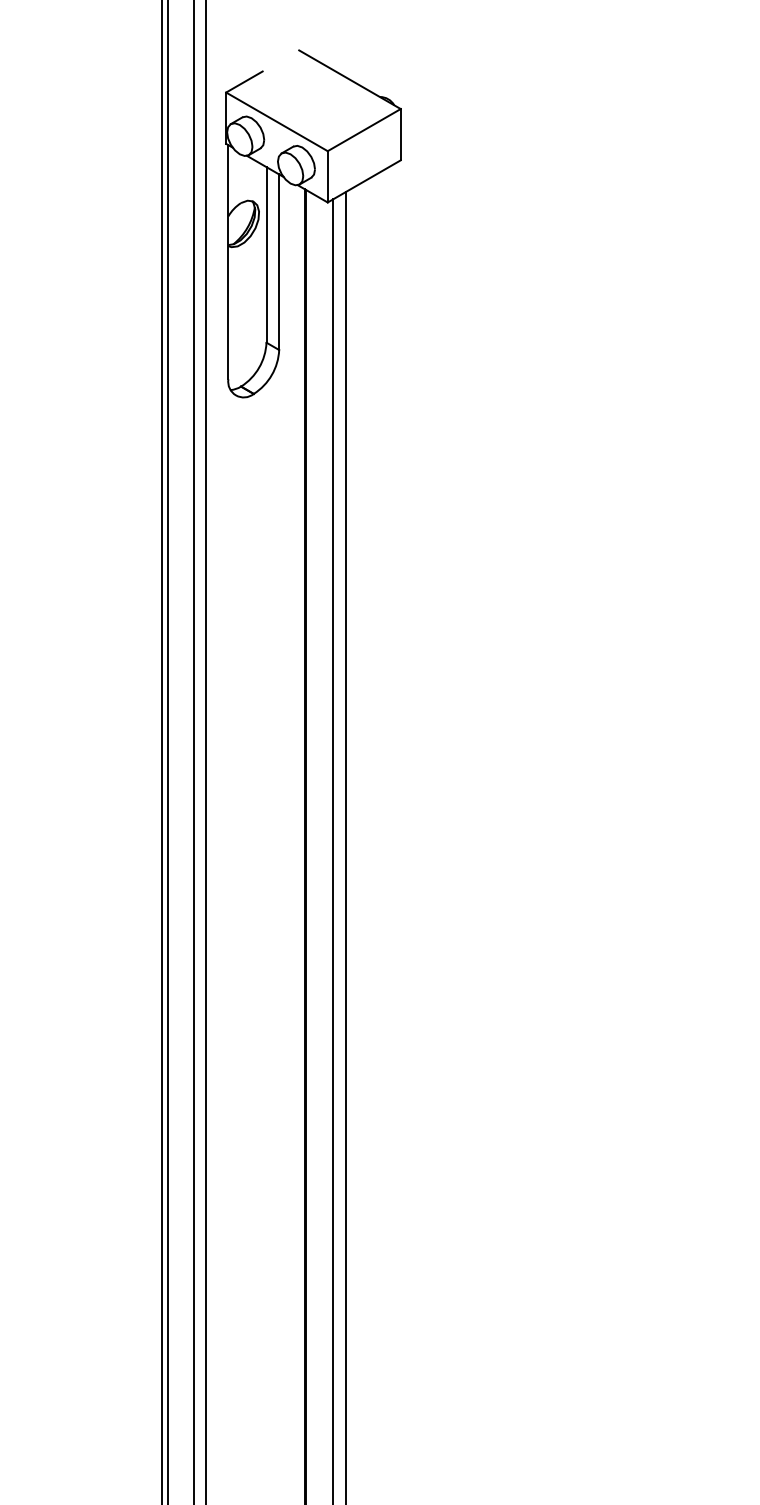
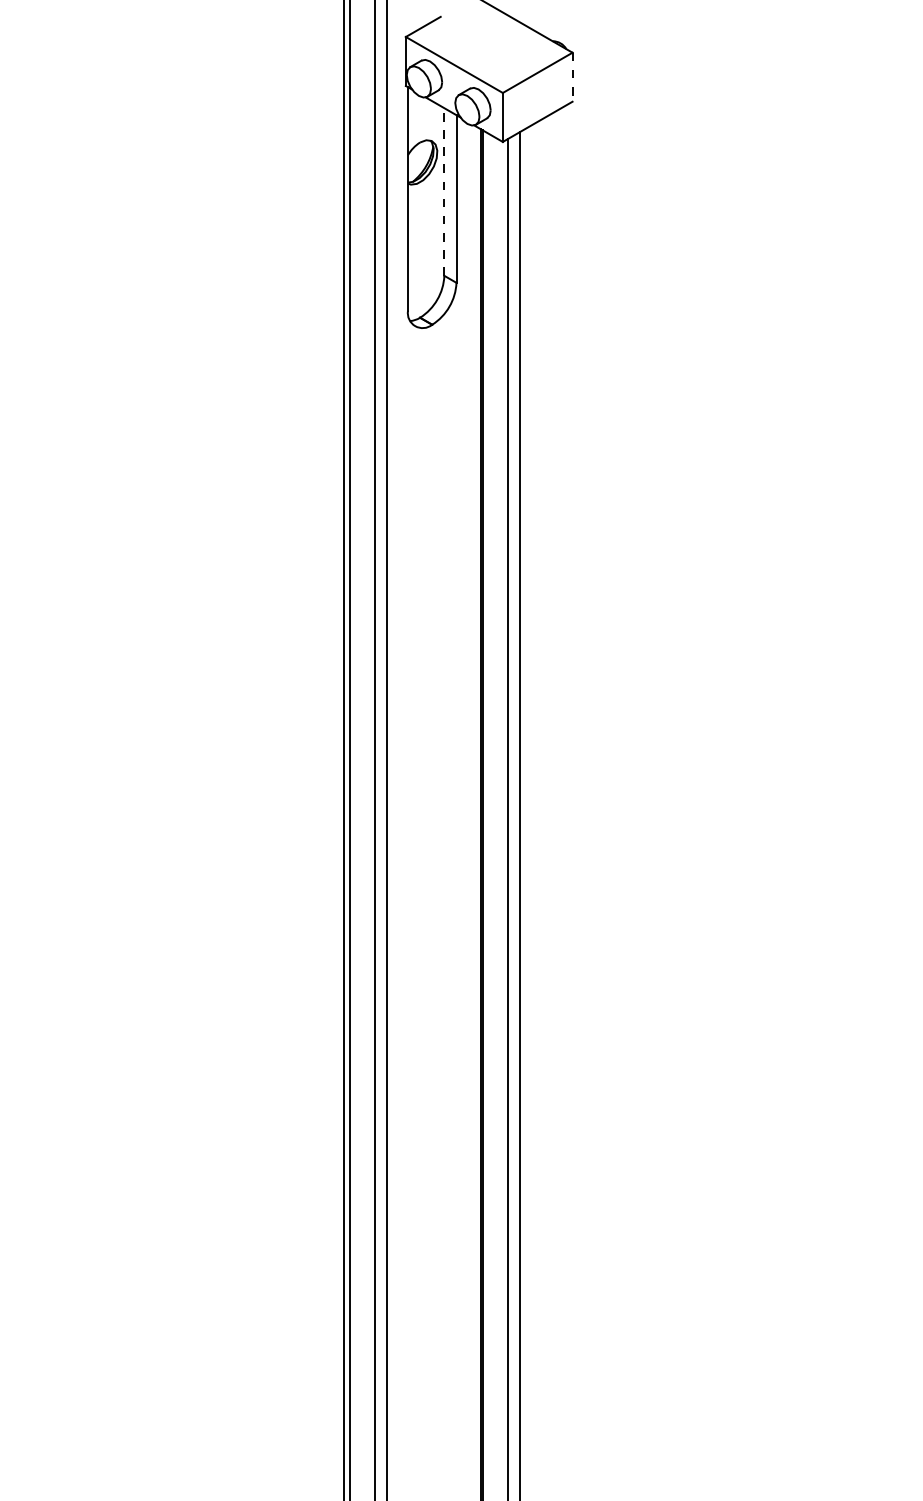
line: (400, 134) -> (572, 77), solid -> dashed
line: (266, 255) -> (444, 192), solid -> dashed

